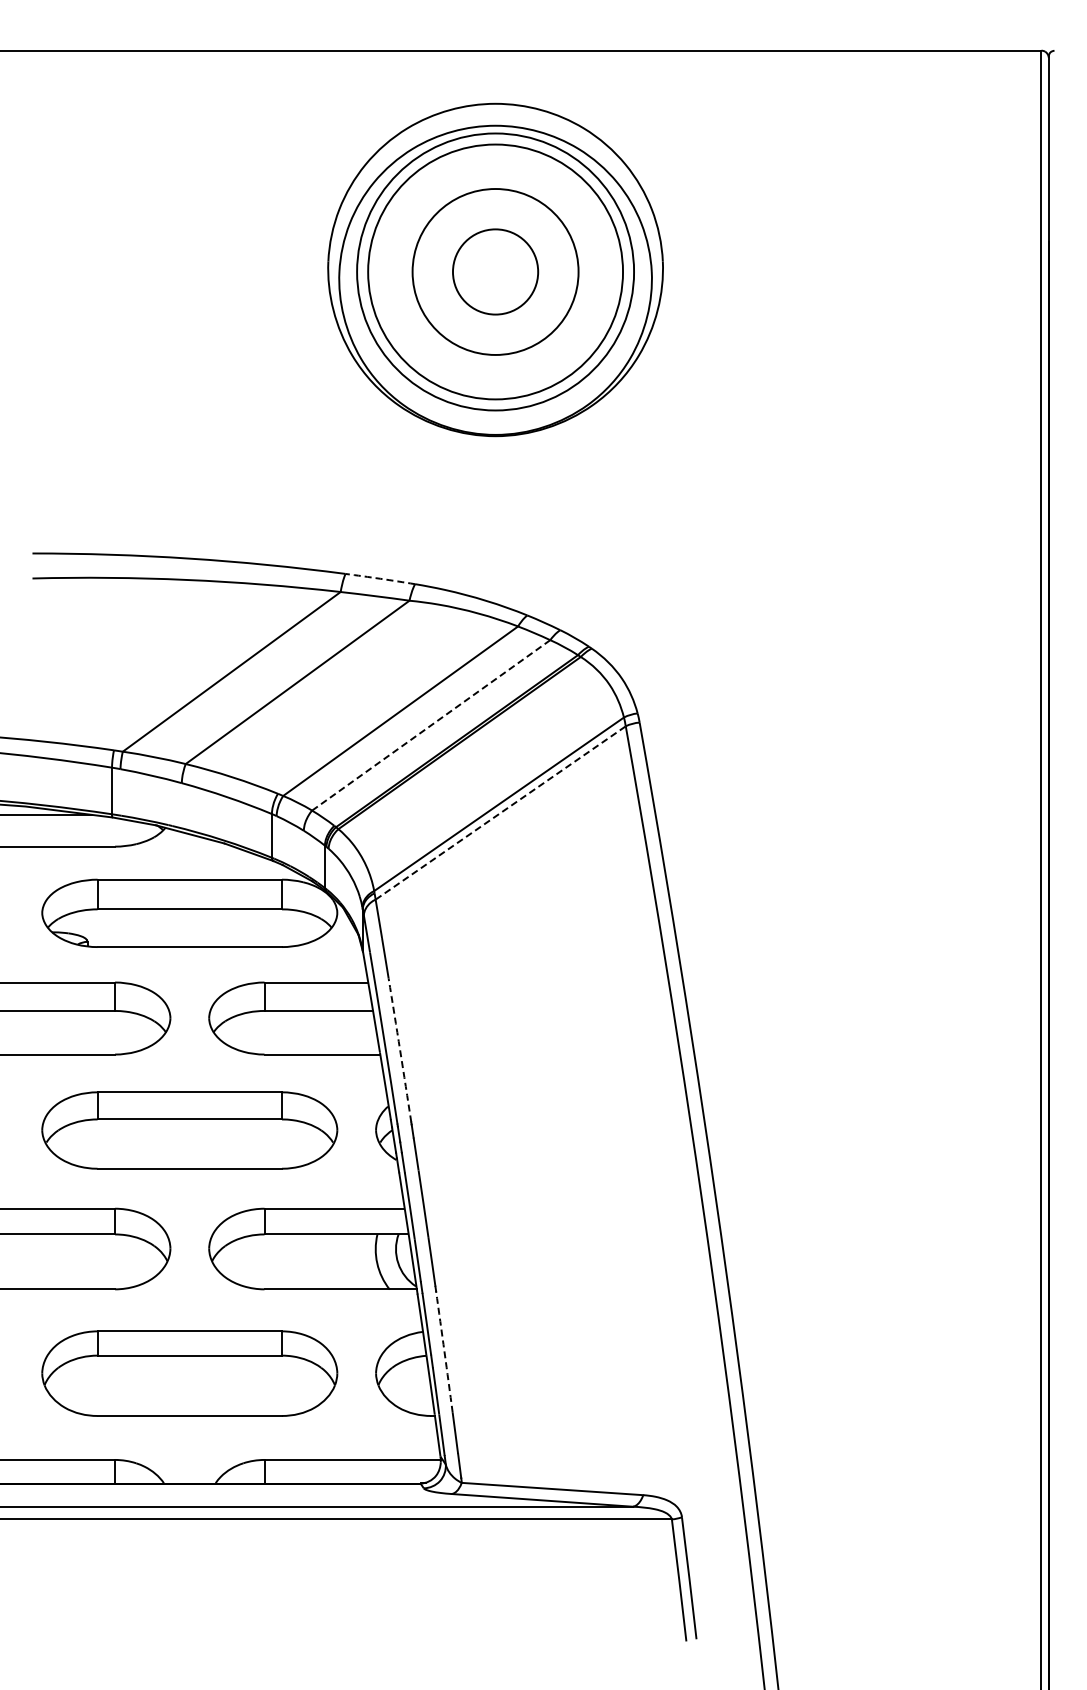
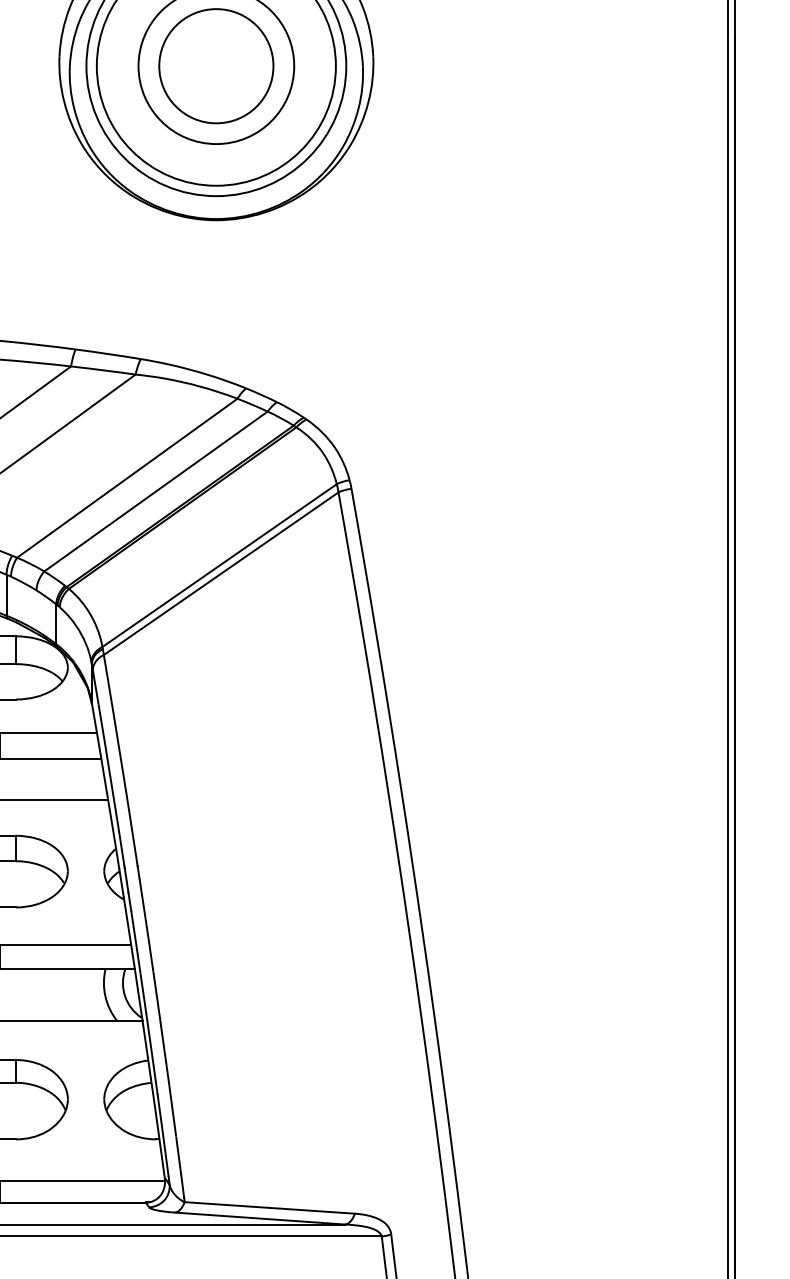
circle: (495, 271) -> (216, 65), size x1.43
arc: (380, 578) -> (108, 353), dashed -> solid
line: (431, 725) -> (156, 491), dashed -> solid
line: (501, 812) -> (221, 573), dashed -> solid
arc: (400, 1050) -> (127, 796), dashed -> solid
arc: (444, 1351) -> (168, 1078), dashed -> solid

